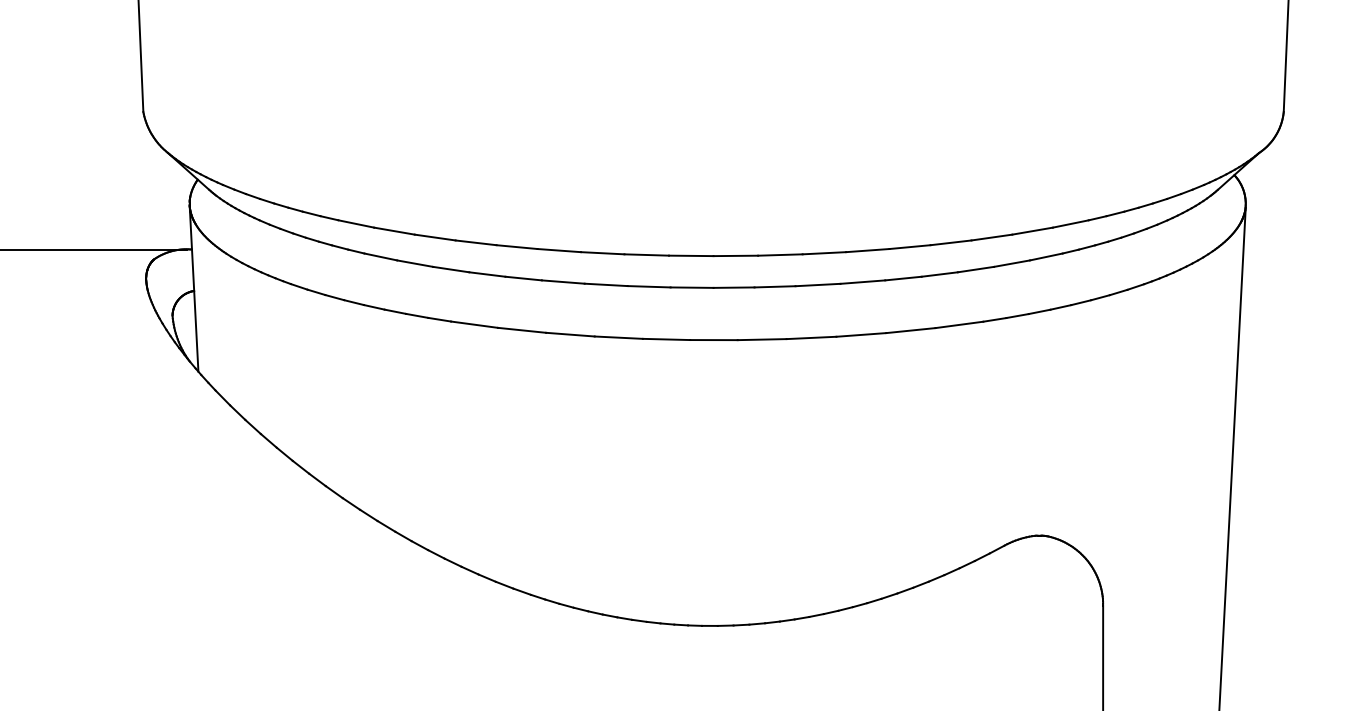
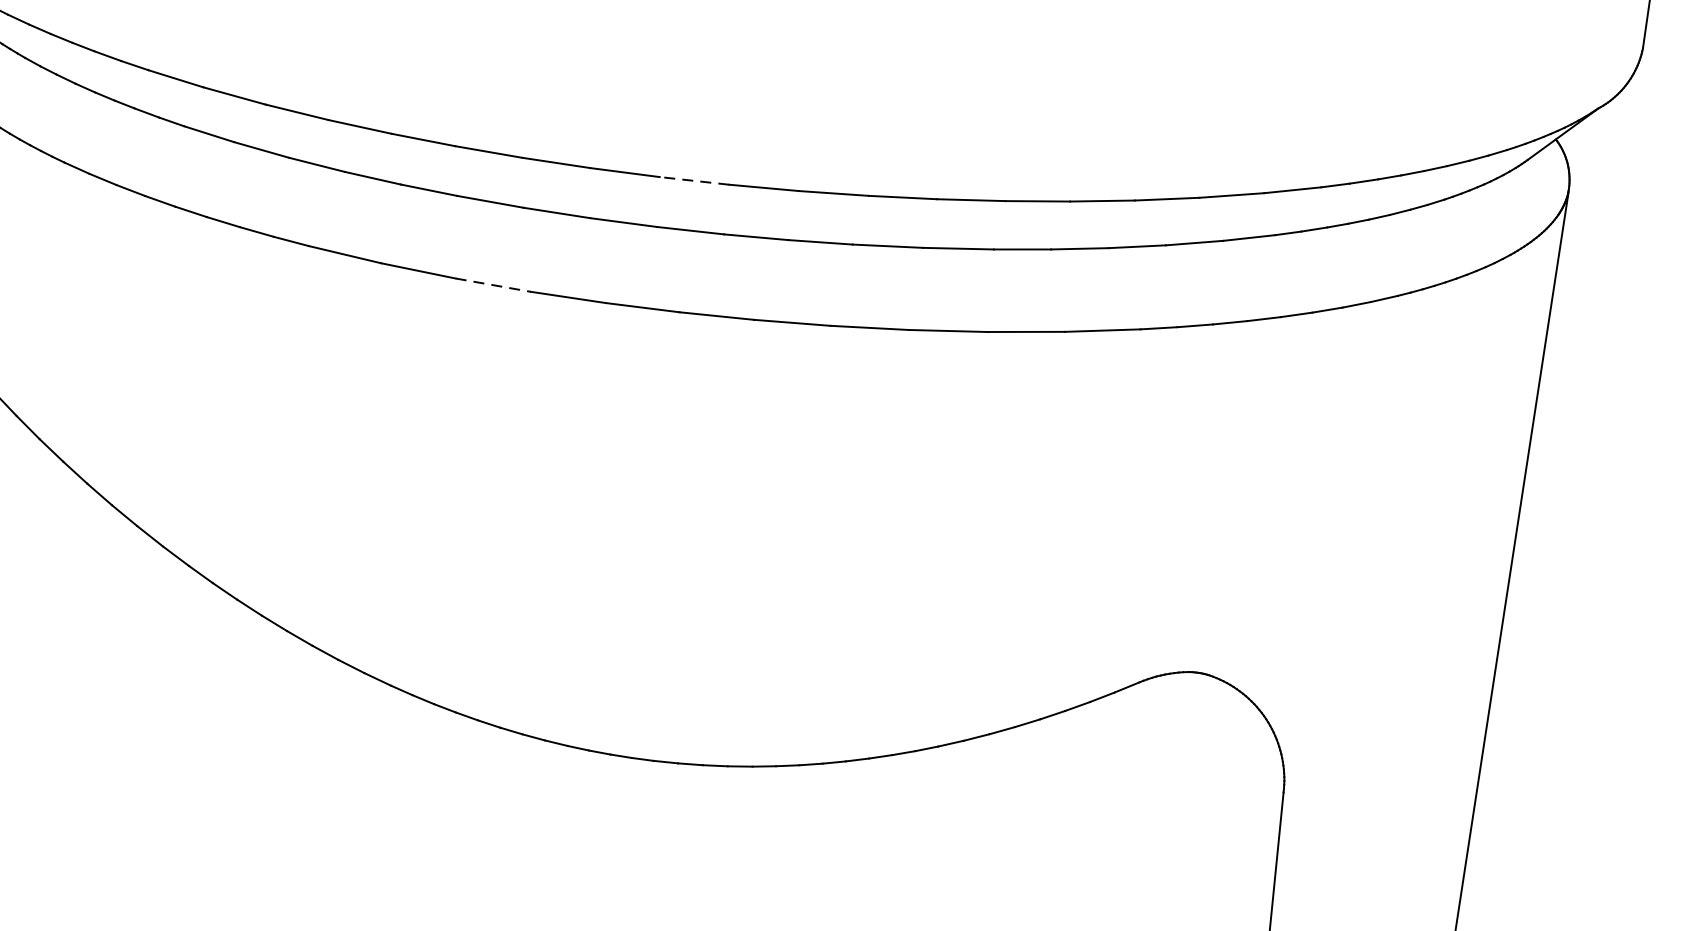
line: (690, 255) -> (693, 180), solid -> dashed
line: (570, 334) -> (493, 284), solid -> dashed

